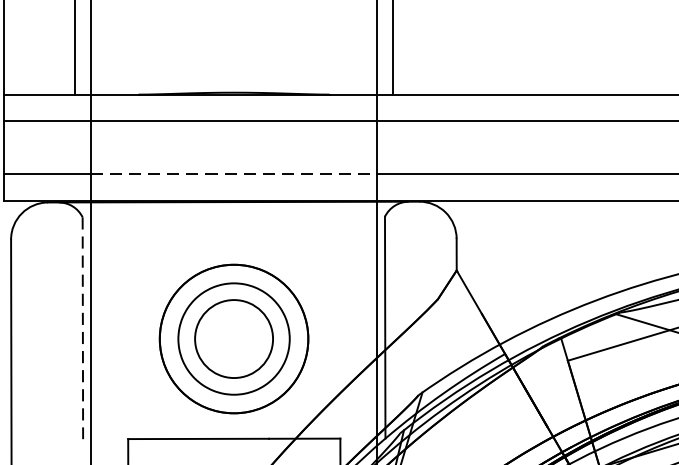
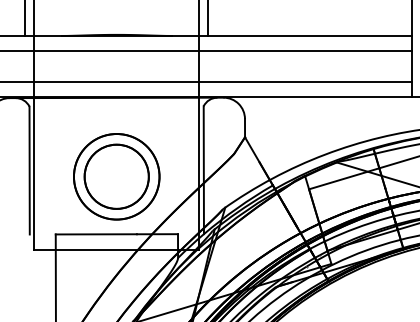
line: (233, 173) -> (116, 81), dashed -> solid
line: (82, 328) -> (29, 170), dashed -> solid
circle: (233, 338) -> (116, 176), size x1.43

